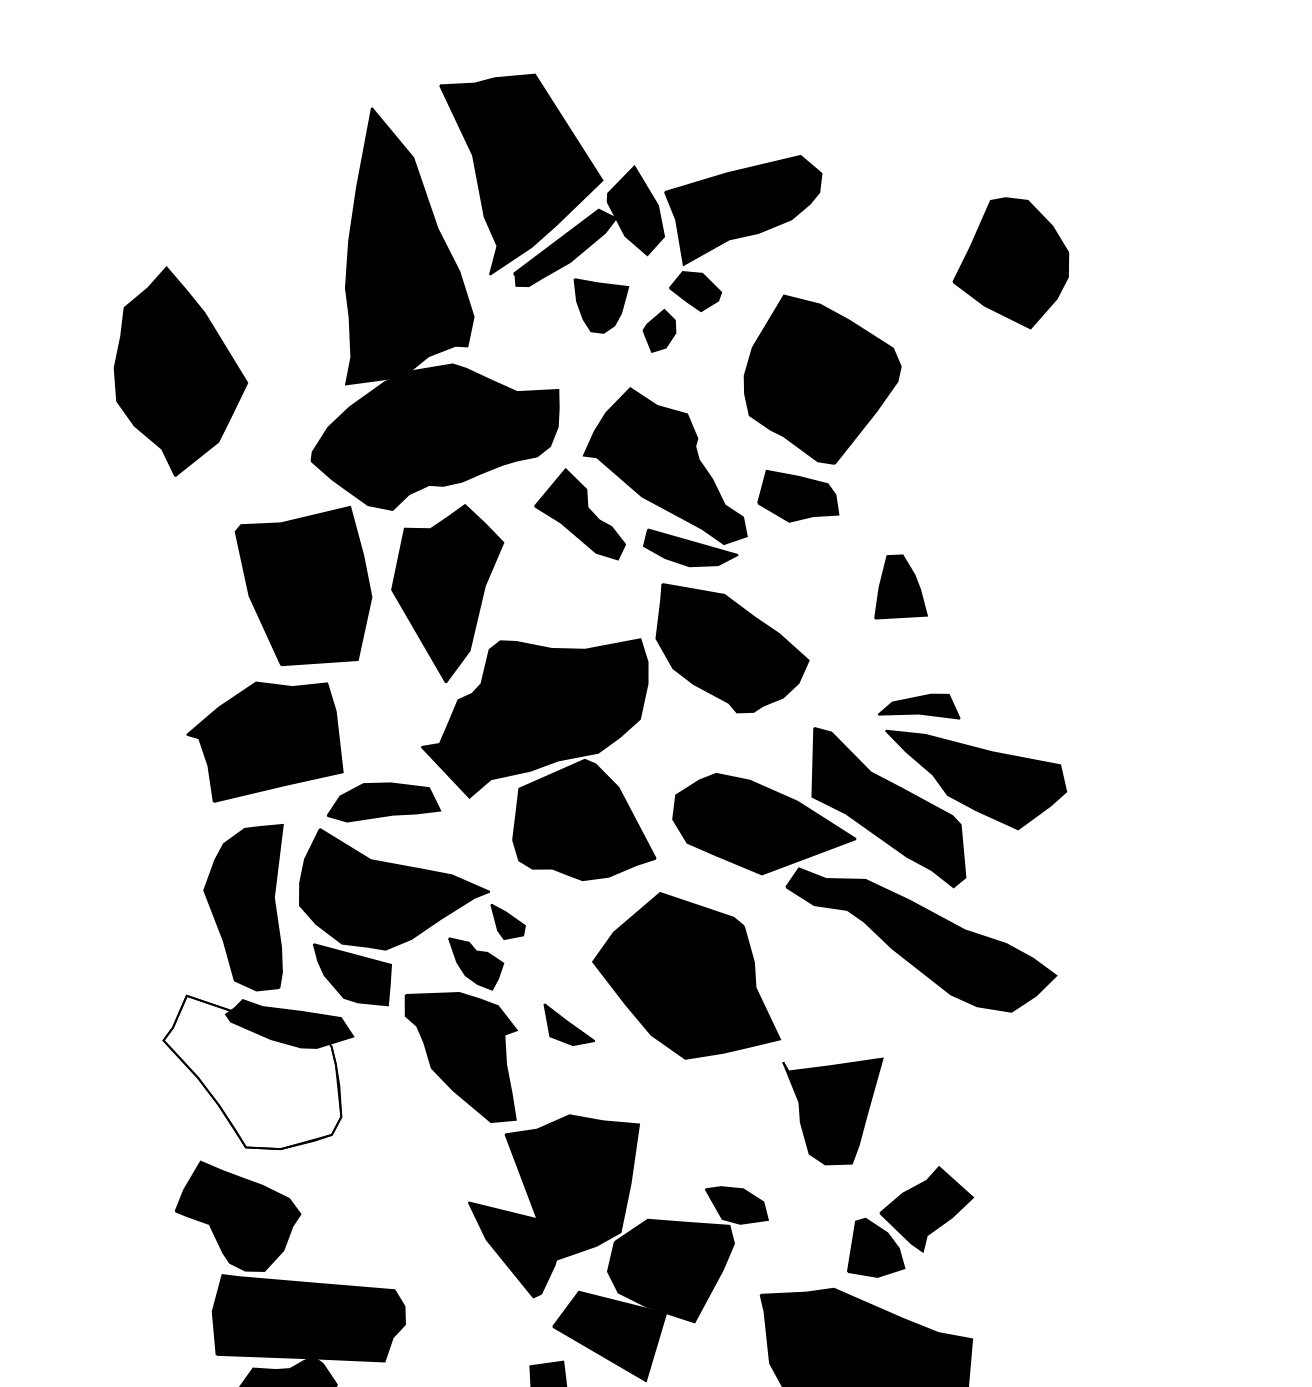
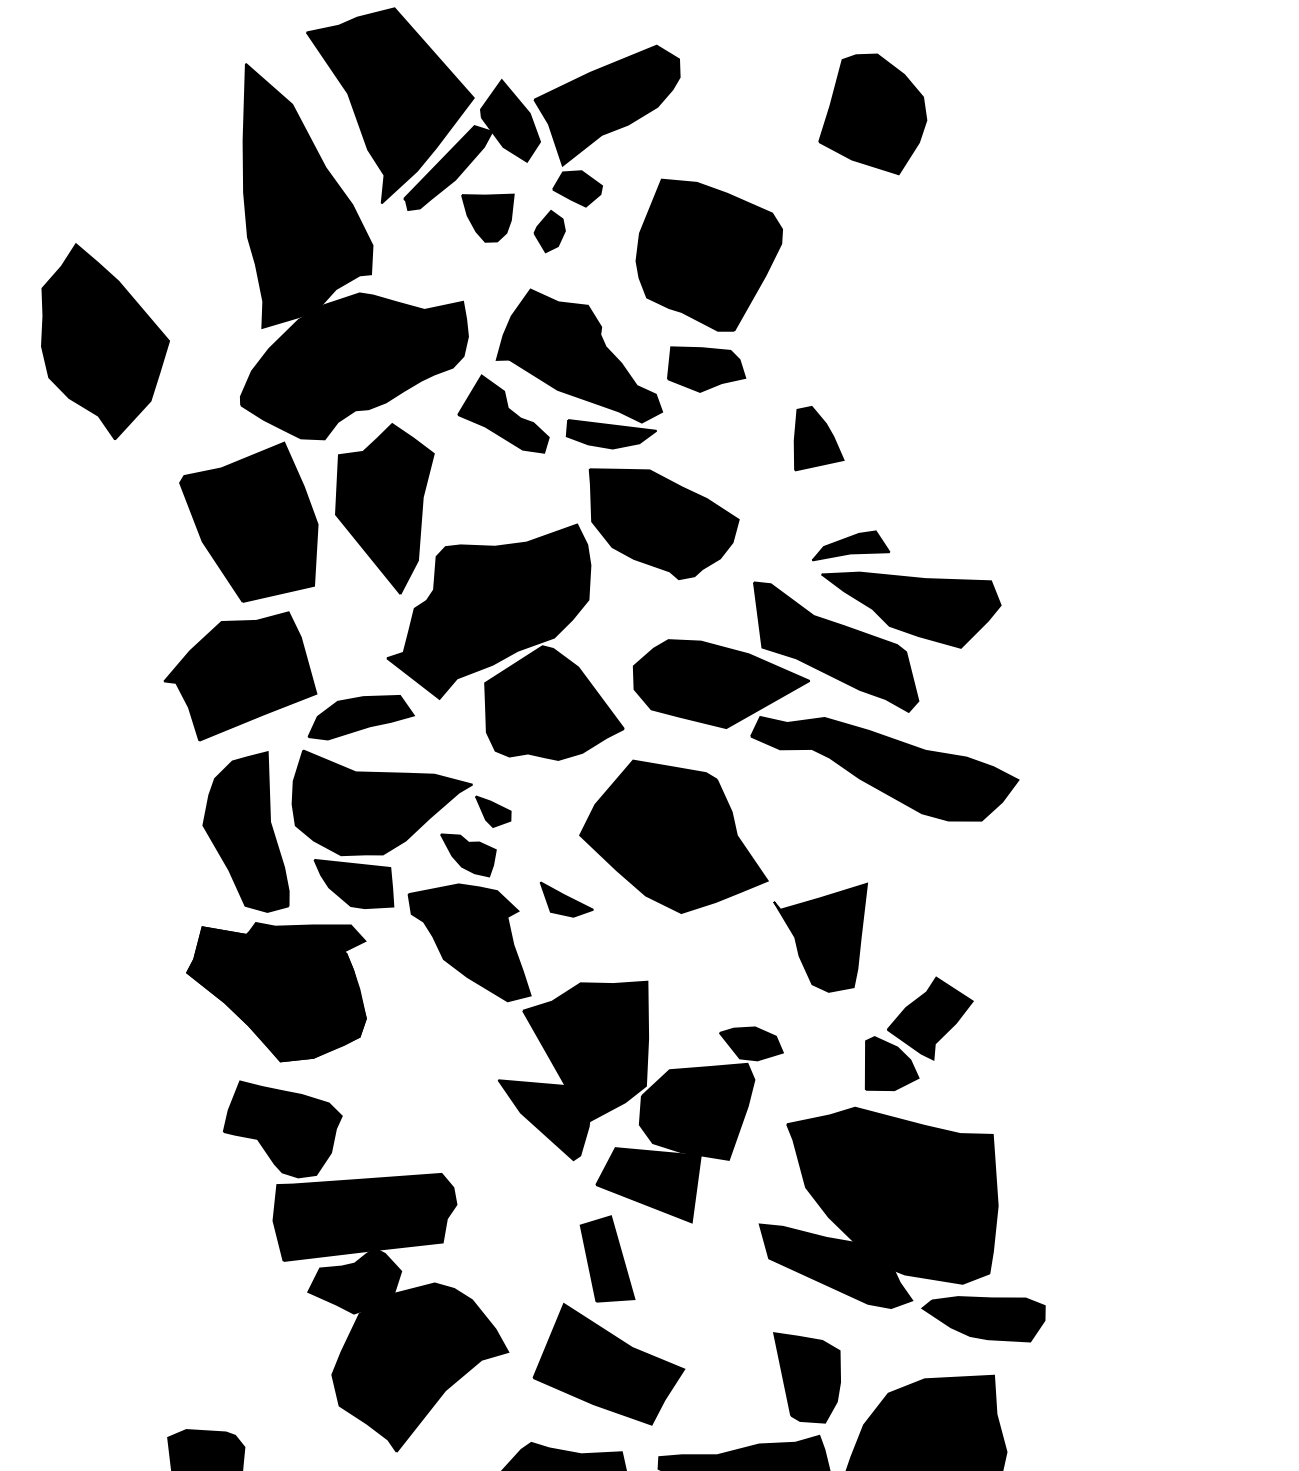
fill: (252, 1077) -> (276, 994), added

